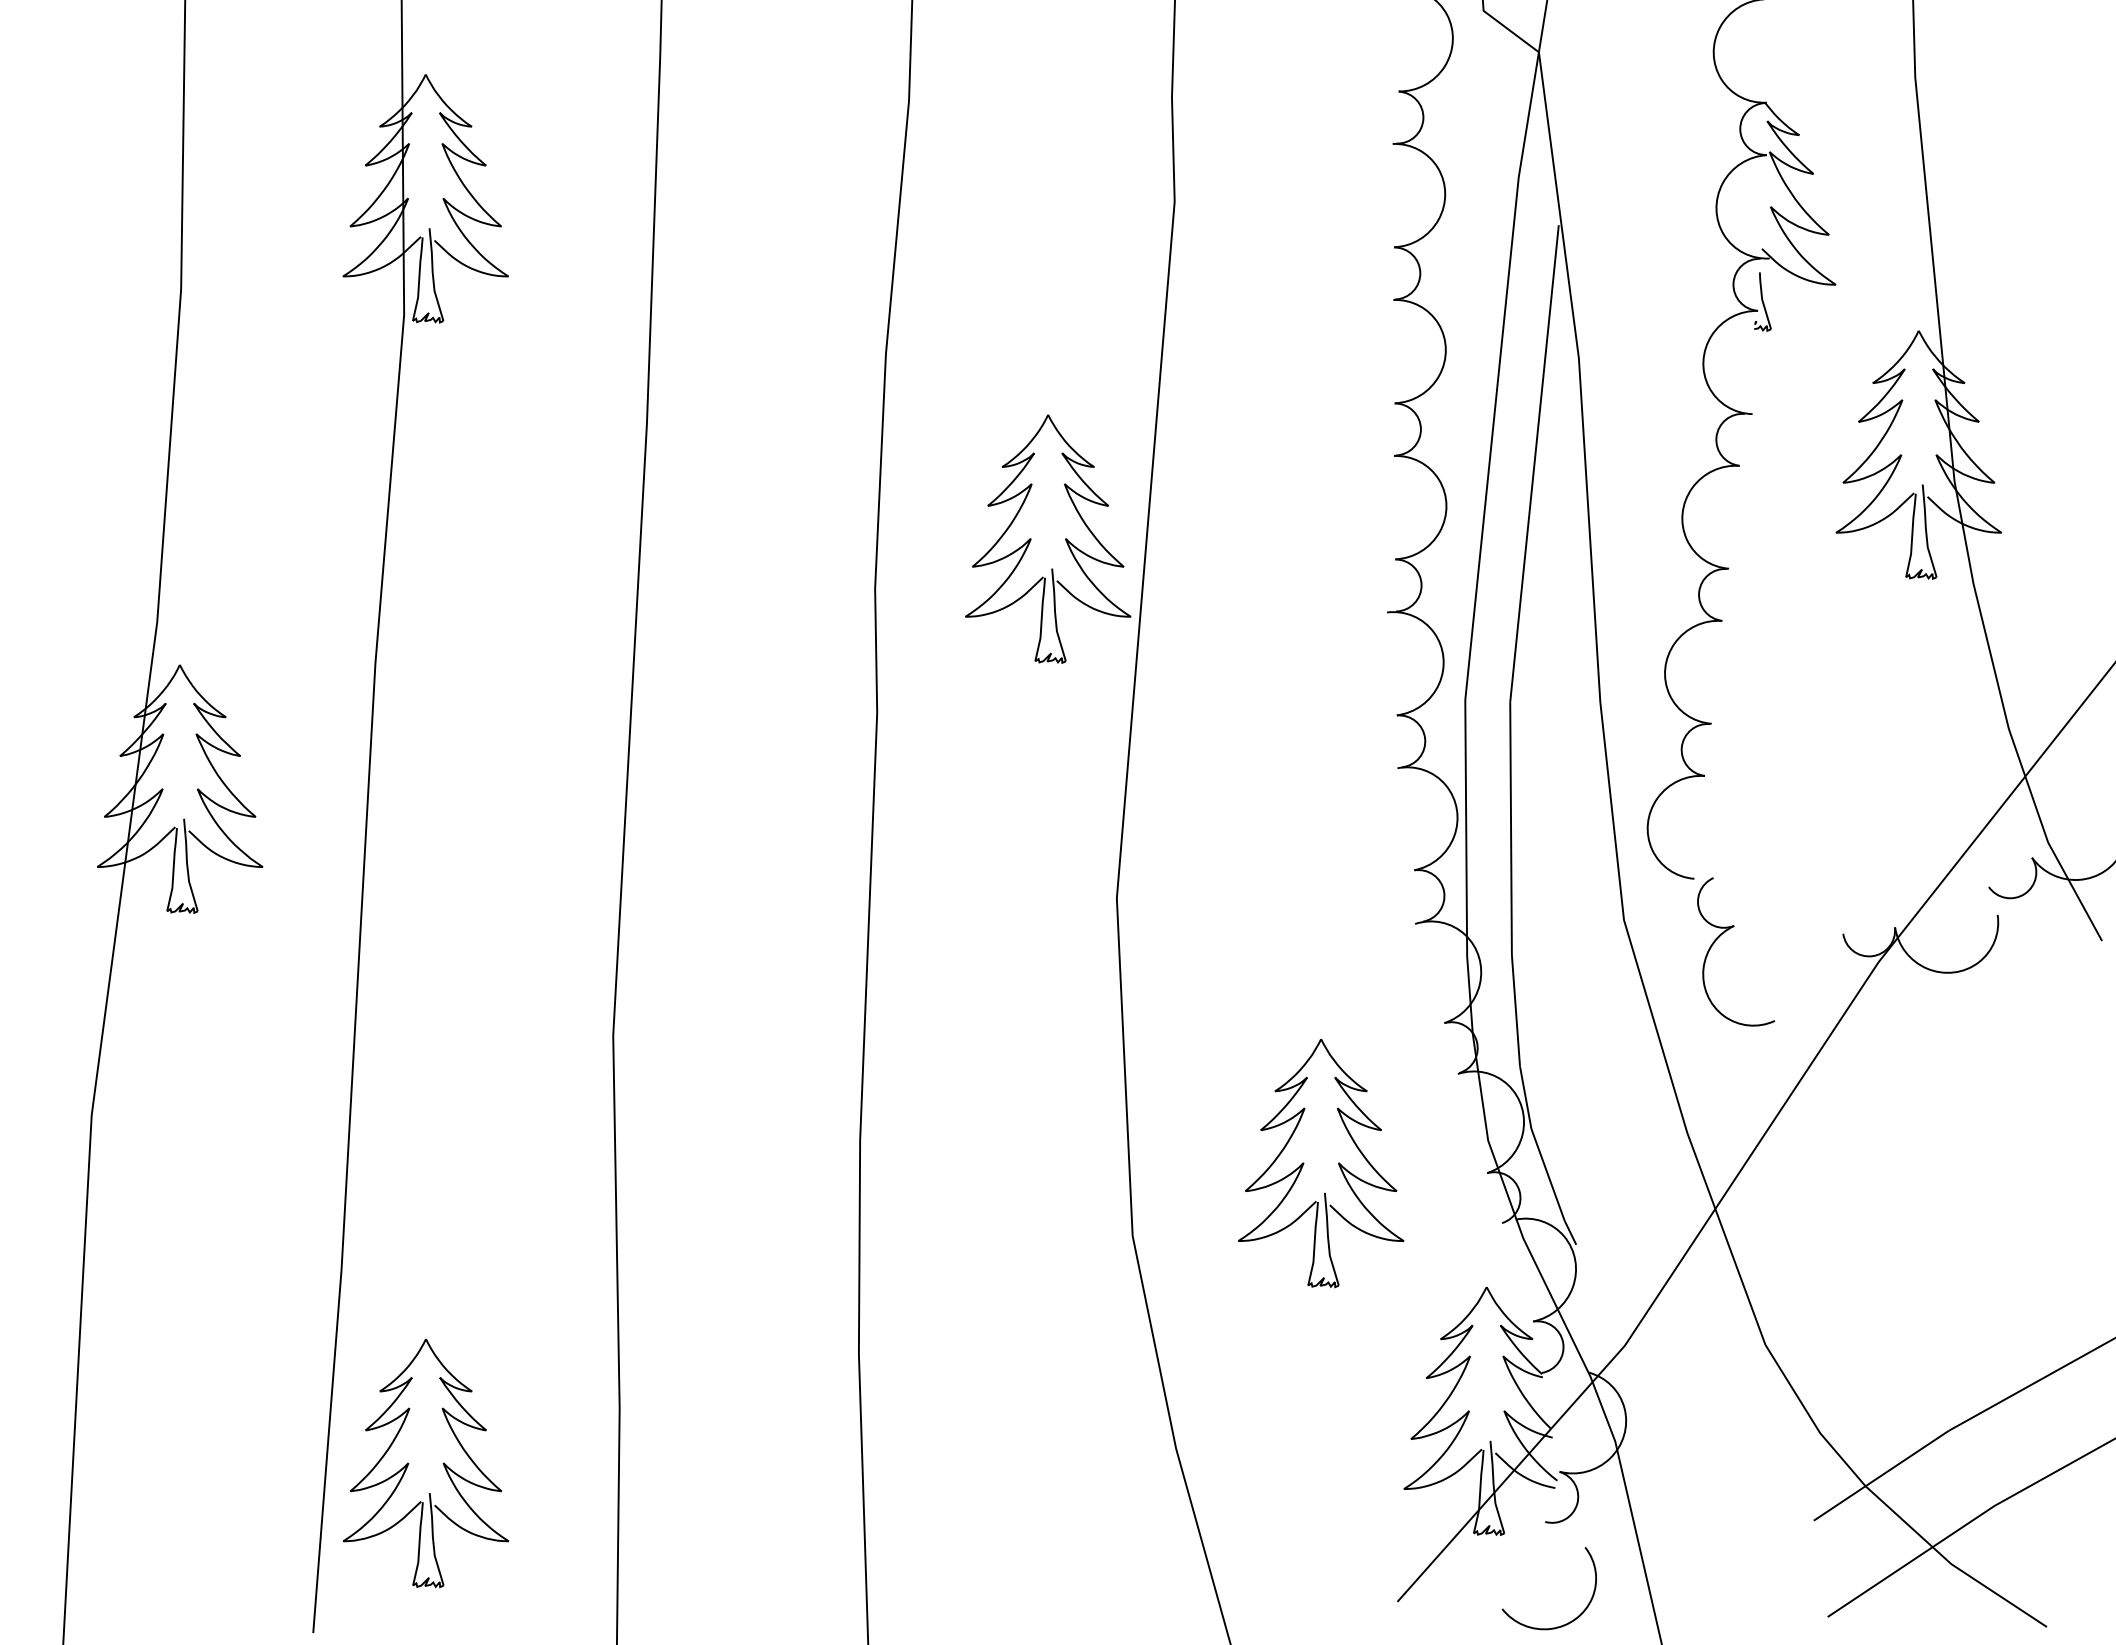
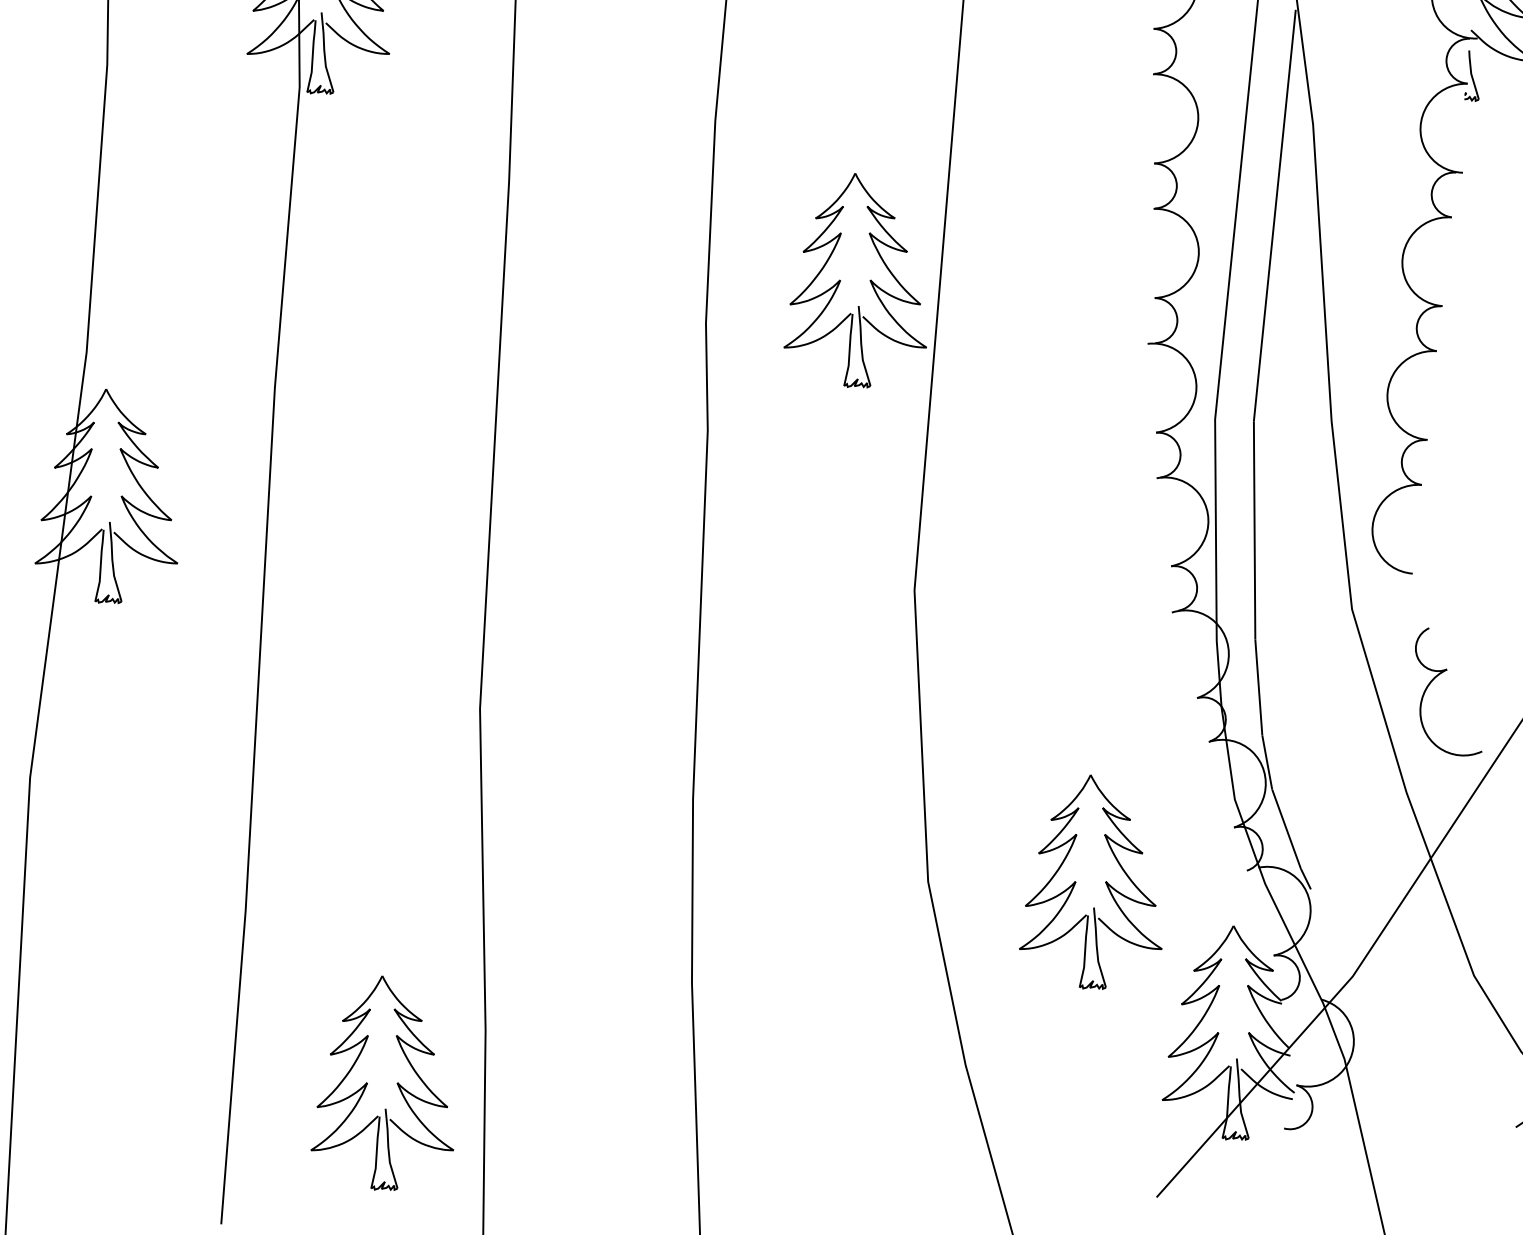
part: (1721, 935) -> (1436, 677), moved
part: (1304, 1163) -> (1076, 882), moved
part: (409, 1463) -> (368, 1083), moved
arc: (1560, 1625) -> (1297, 1217), removed

